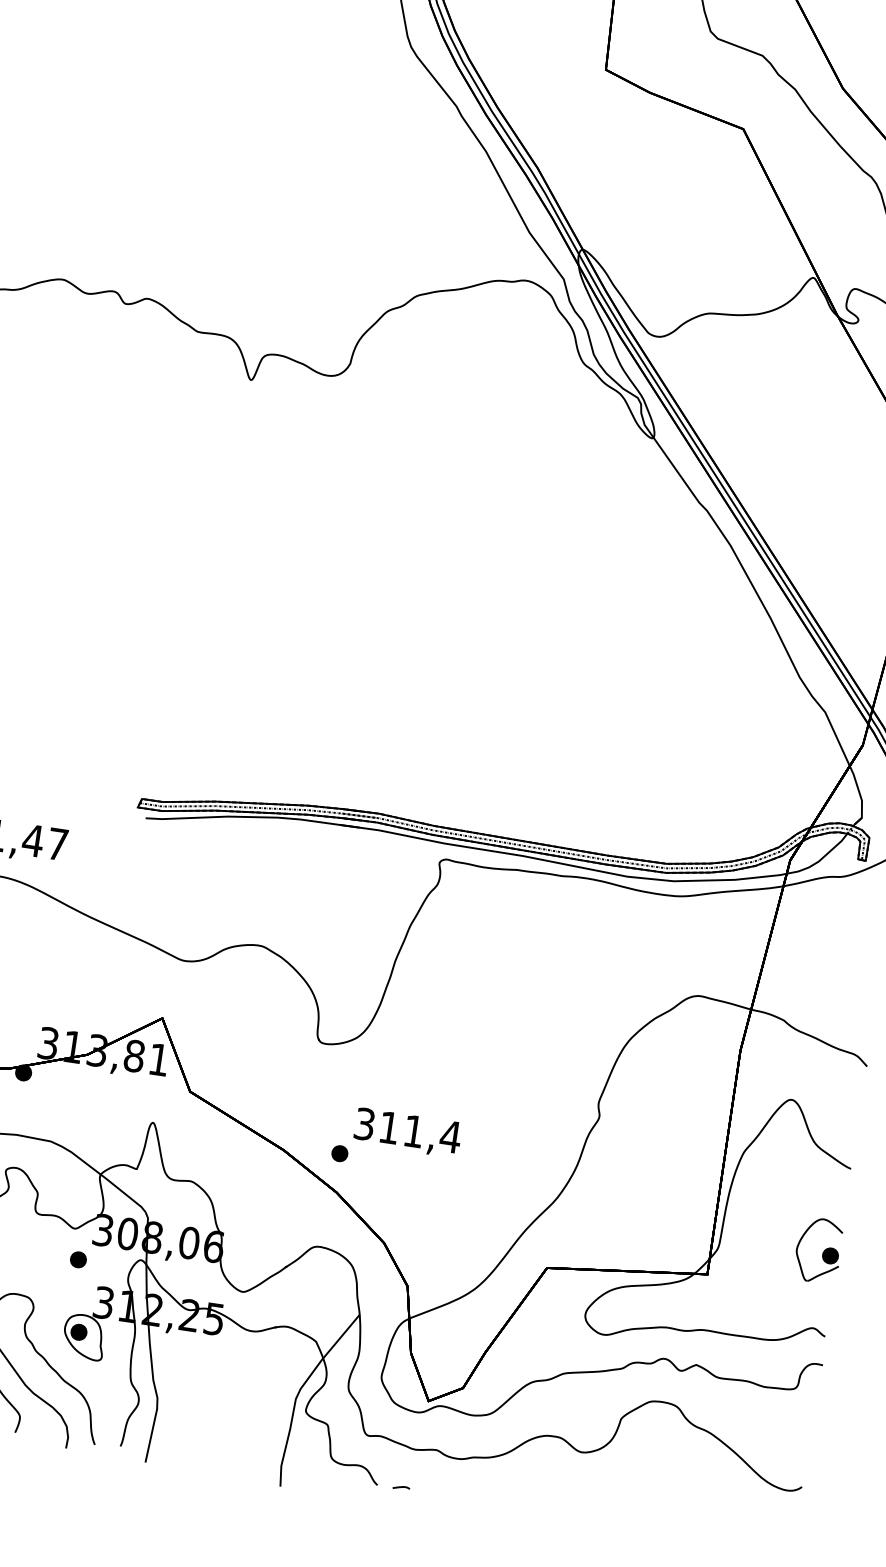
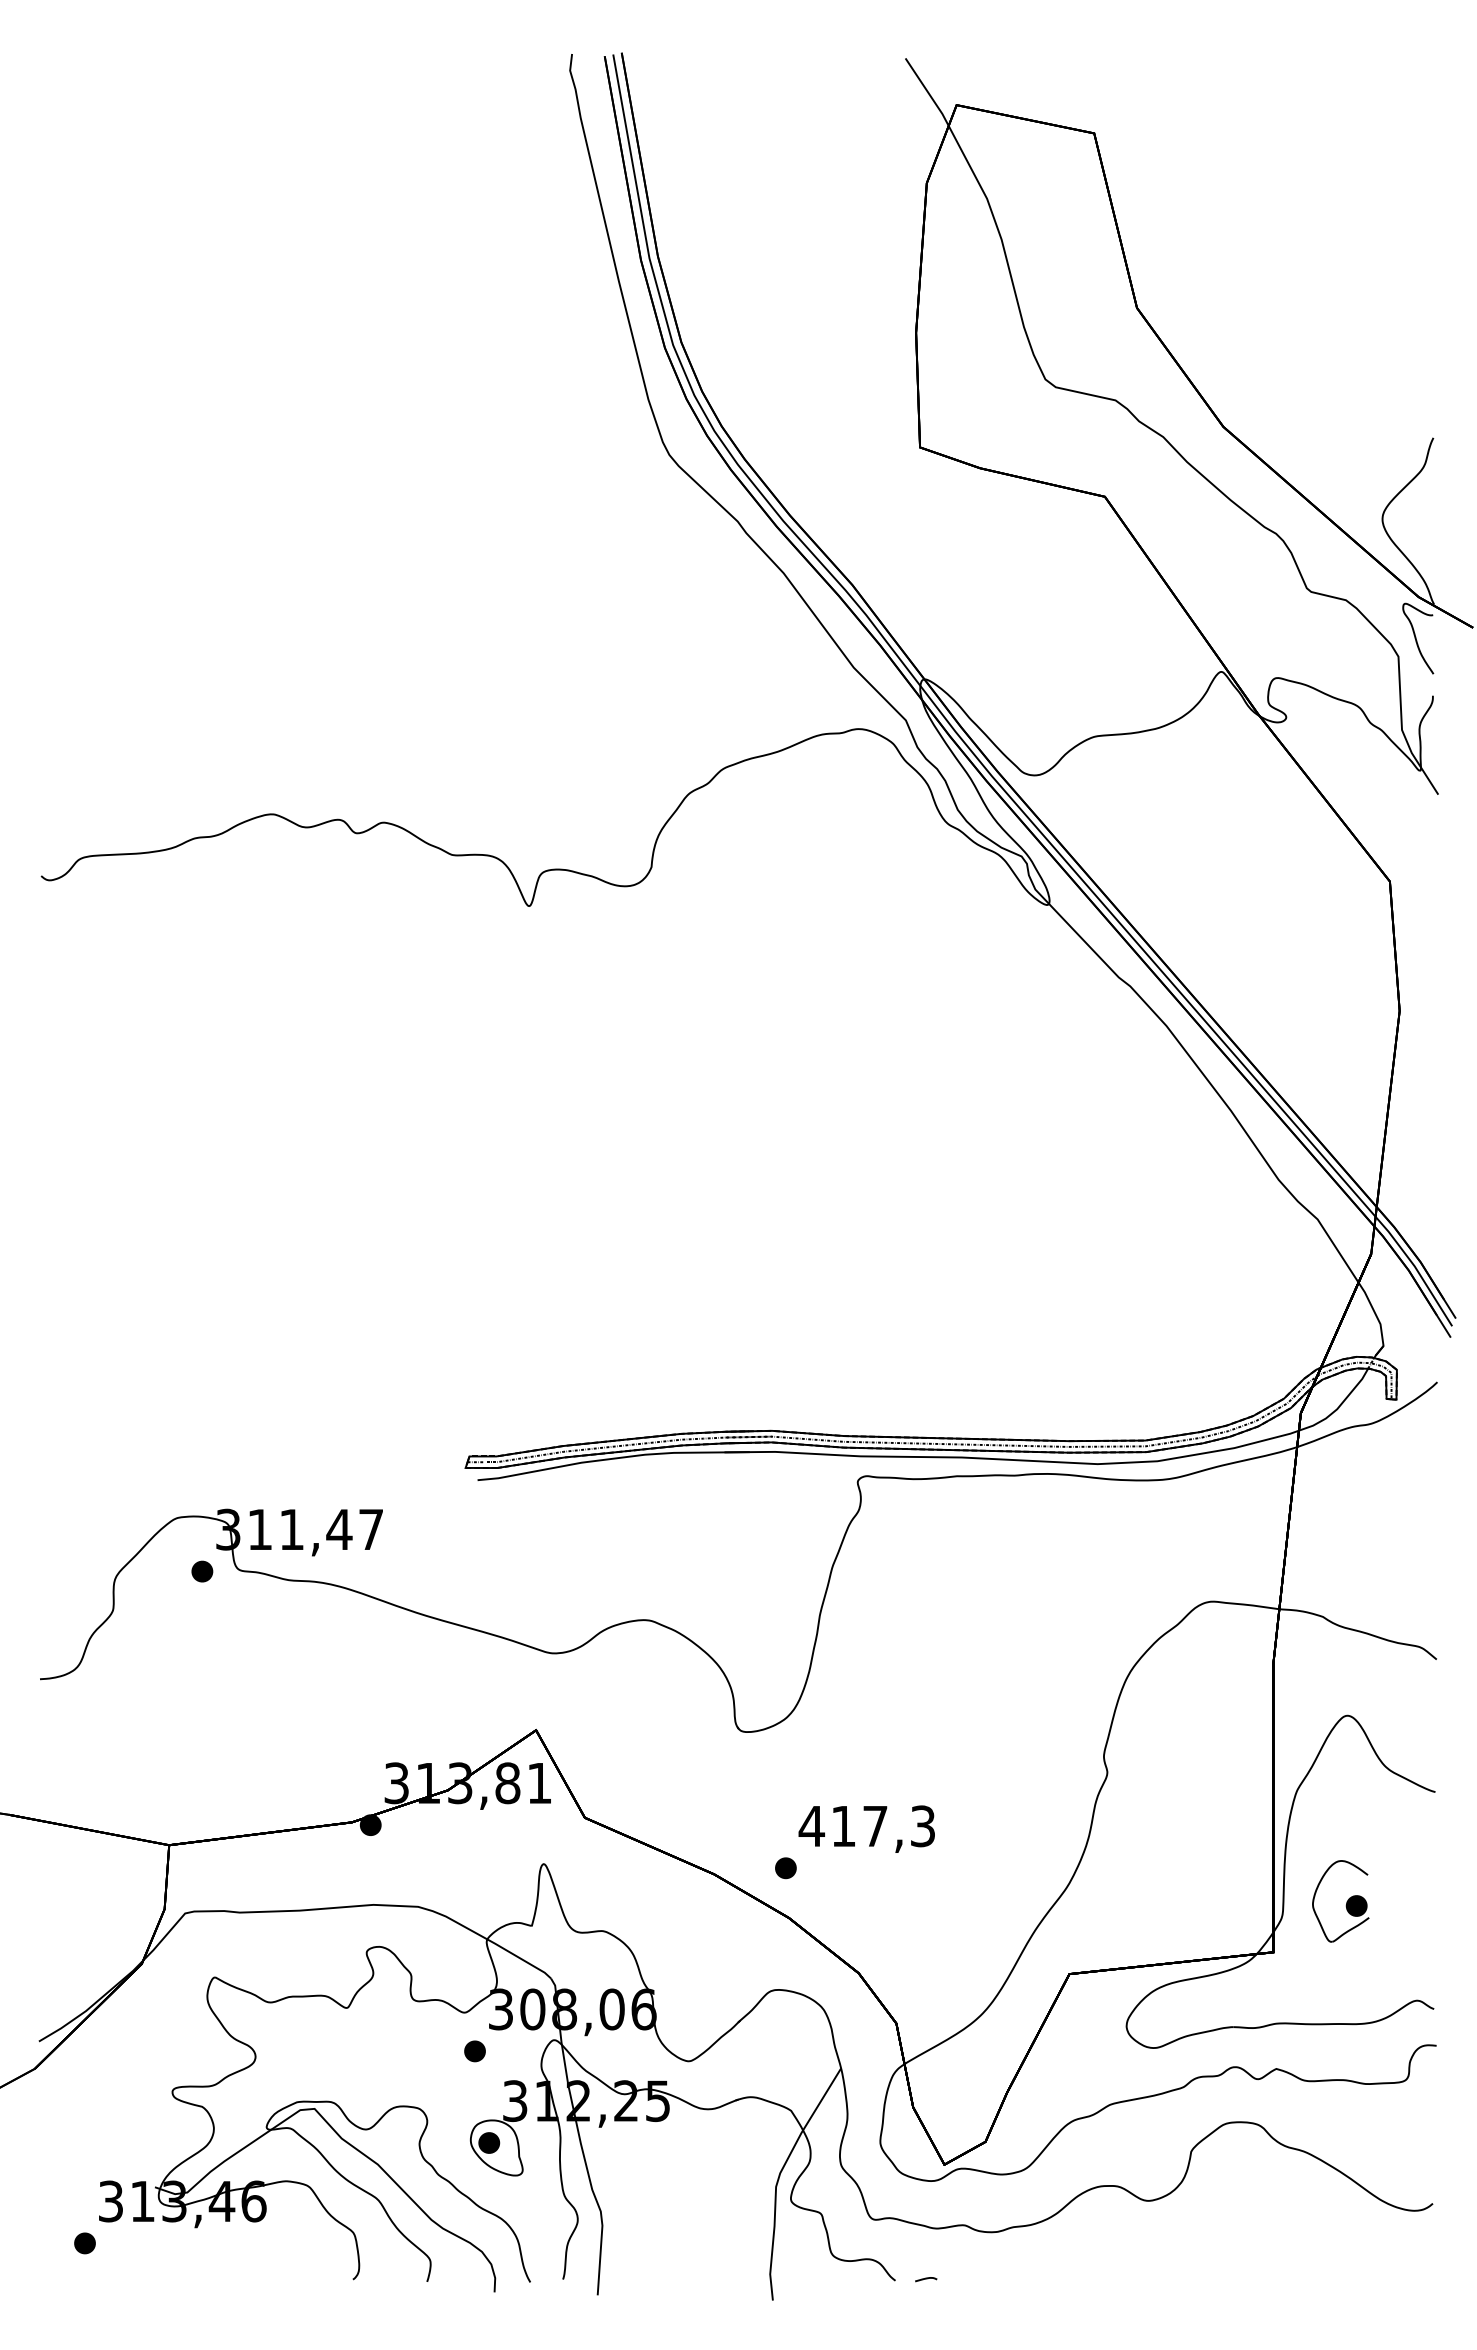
text: (407, 1130) -> (867, 1826), 311,4 -> 417,3
part: (818, 1250) -> (1340, 1901), moved

